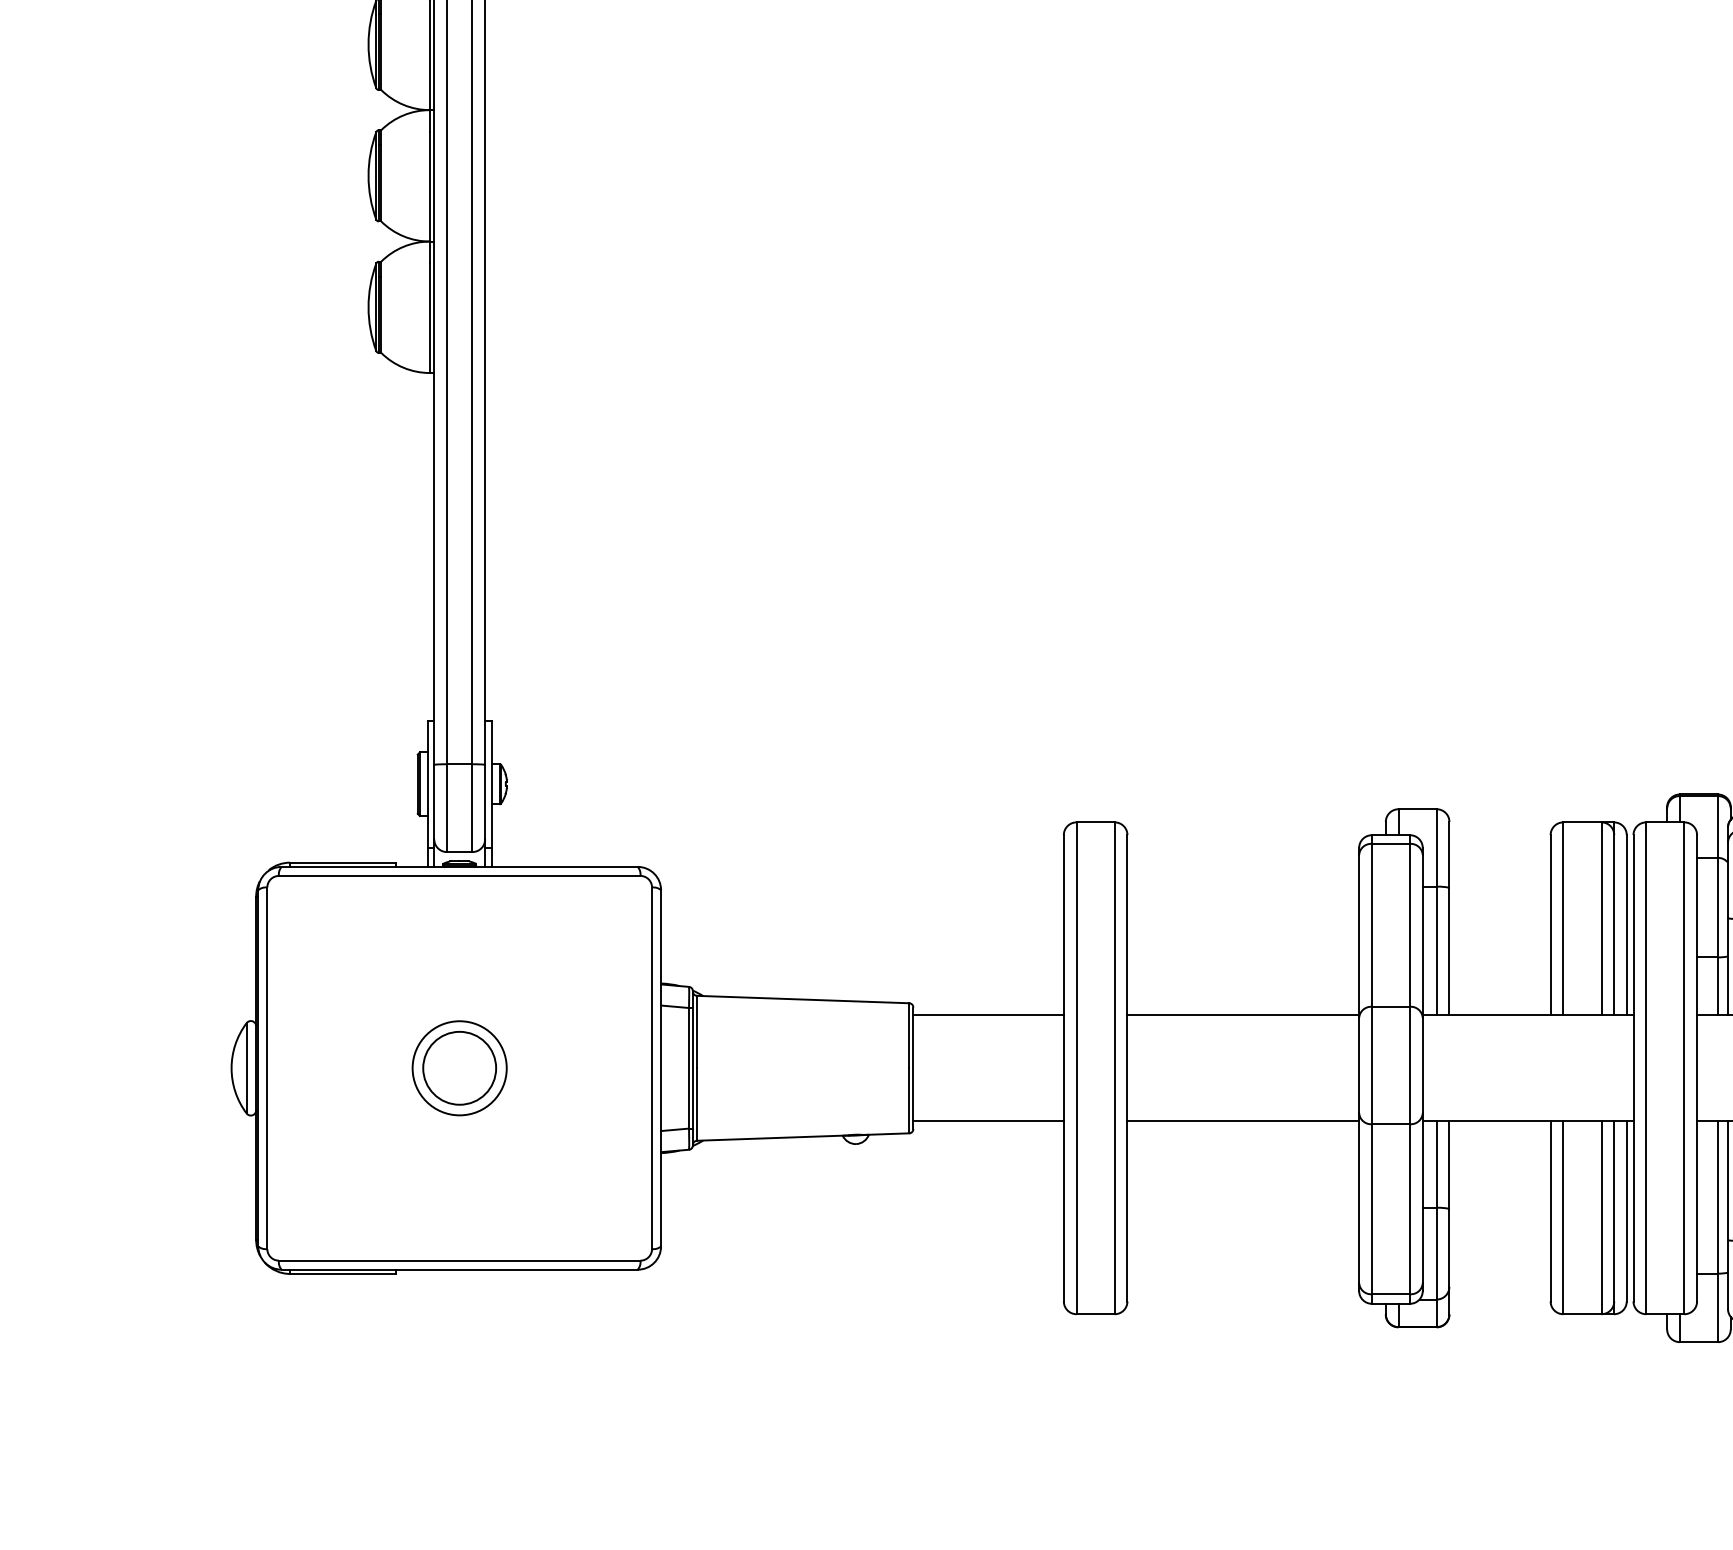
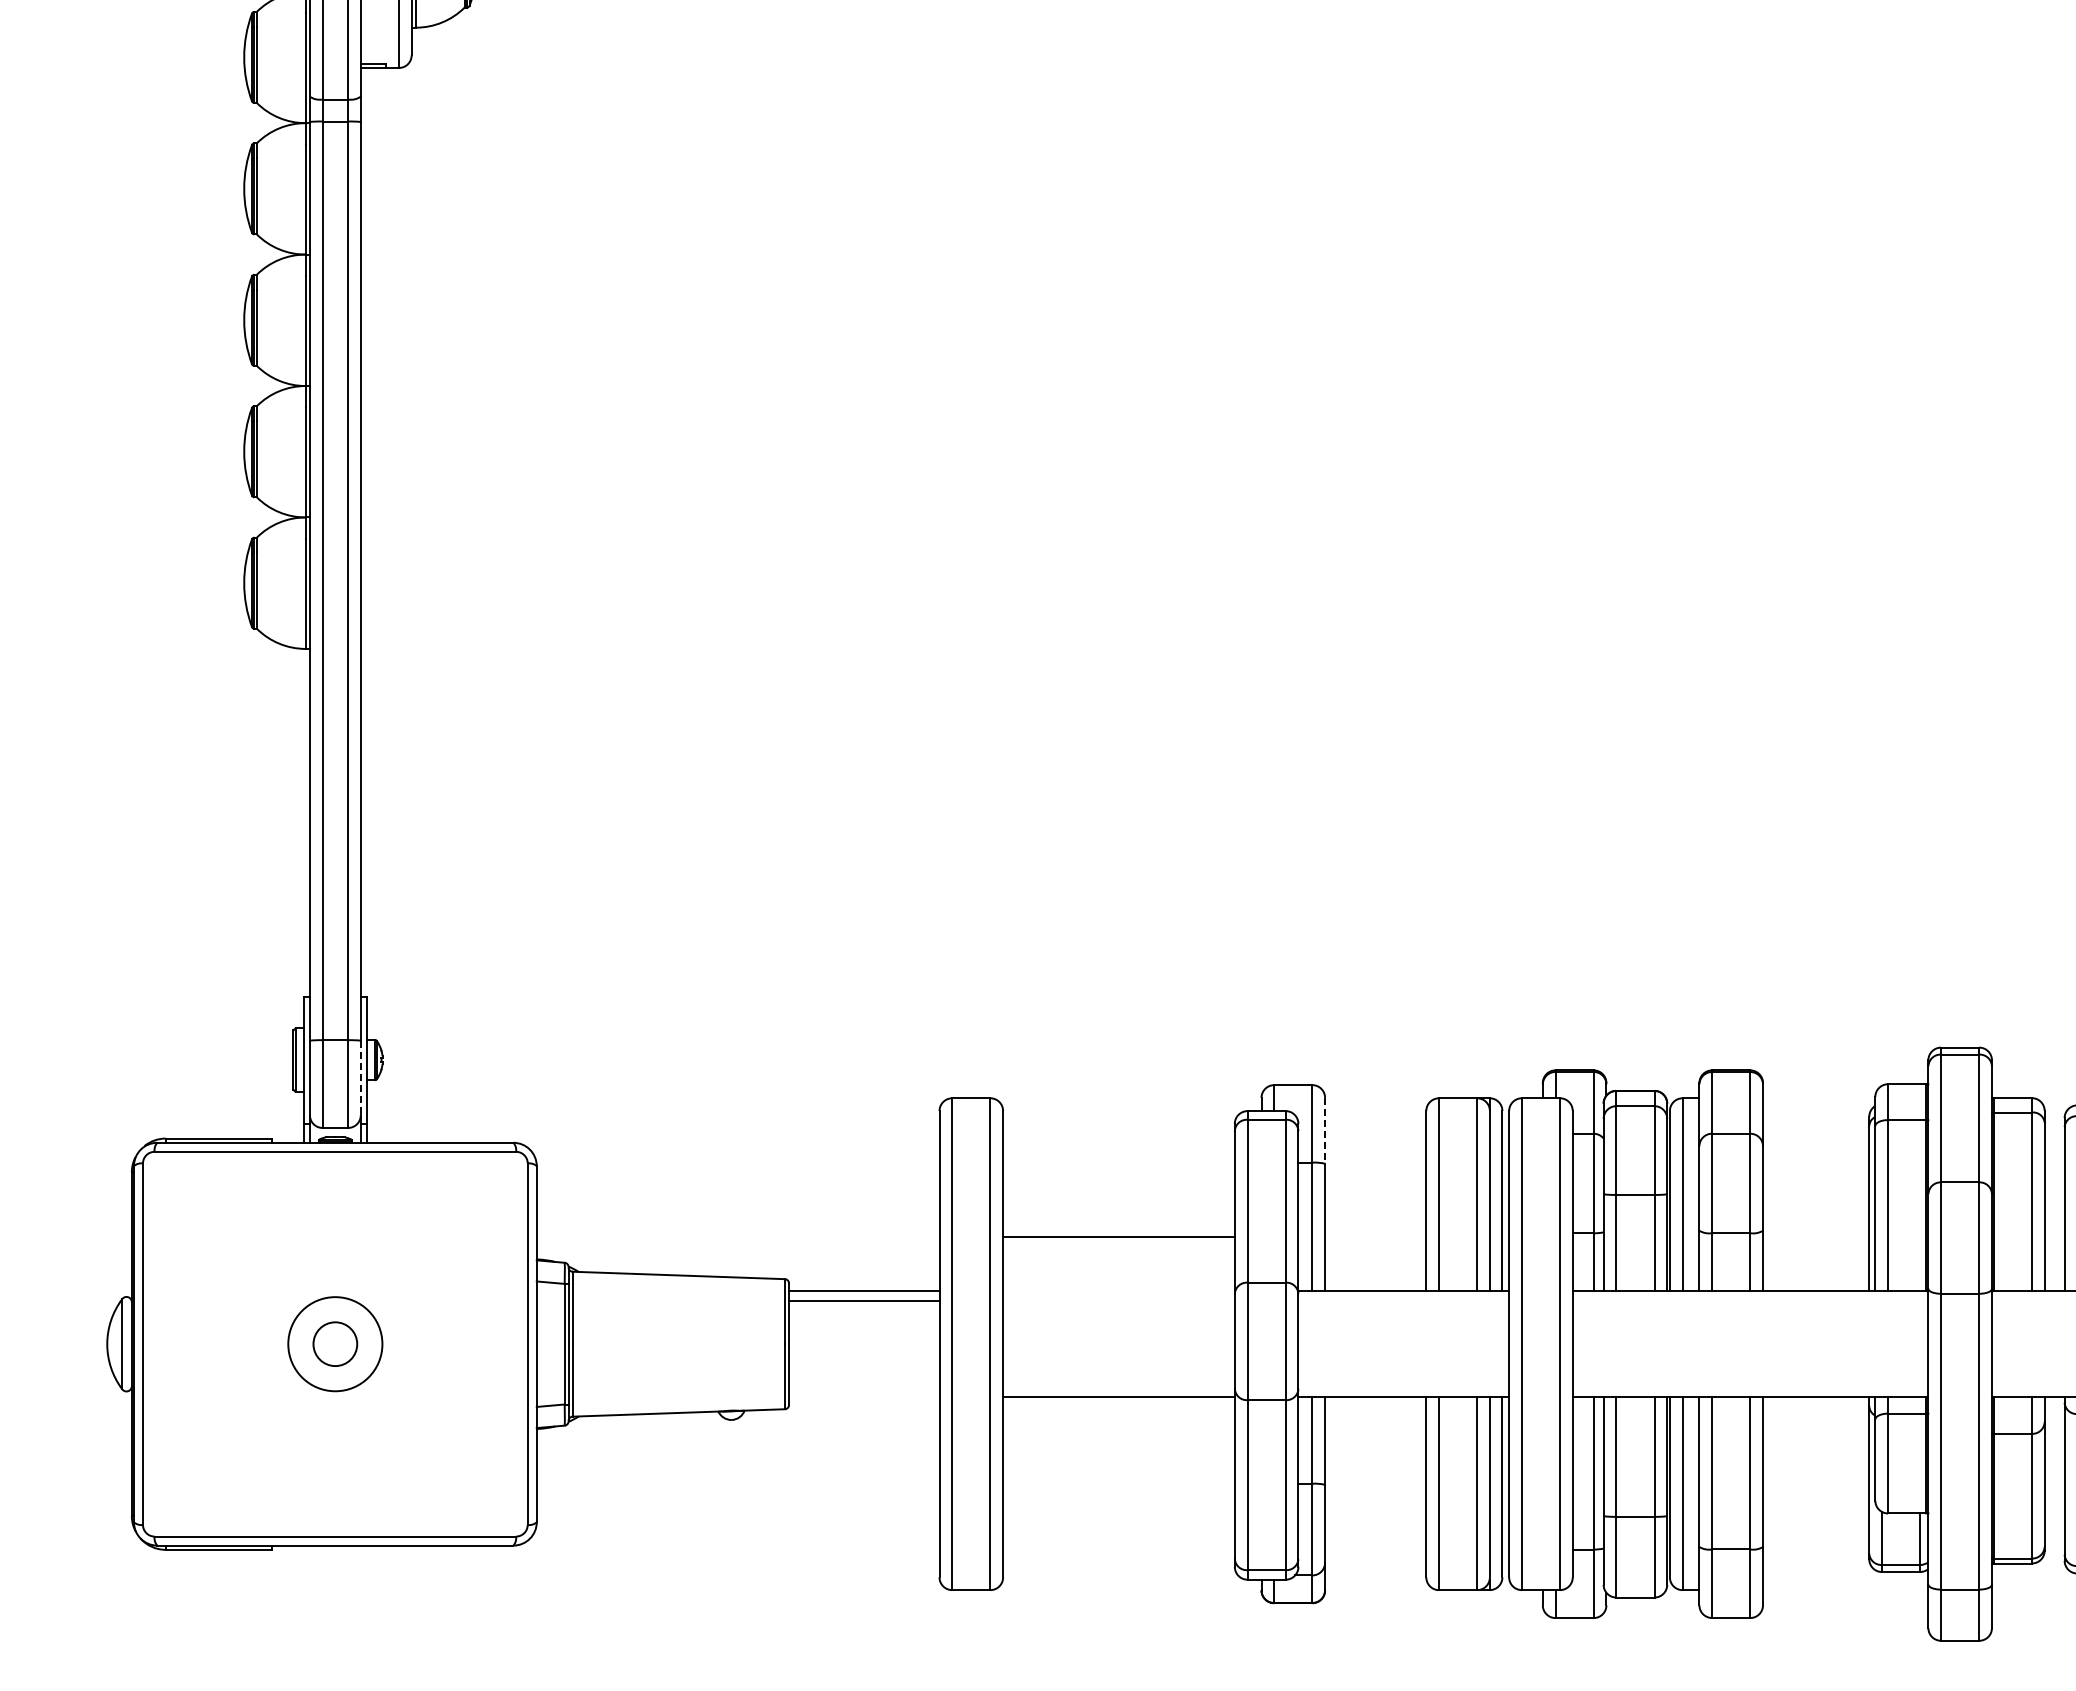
line: (484, 802) -> (360, 1078), solid -> dashed
line: (1449, 854) -> (1325, 1130), solid -> dashed
line: (1242, 1015) -> (1118, 1237), moved
circle: (458, 1067) -> (334, 1343), size x0.6
line: (988, 1121) -> (864, 1301), moved

